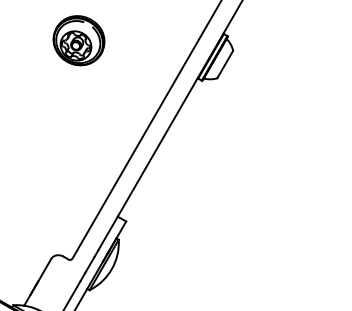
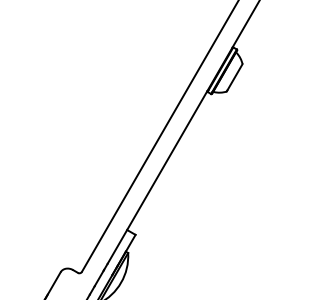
part: (78, 40) -> (87, 53), removed

